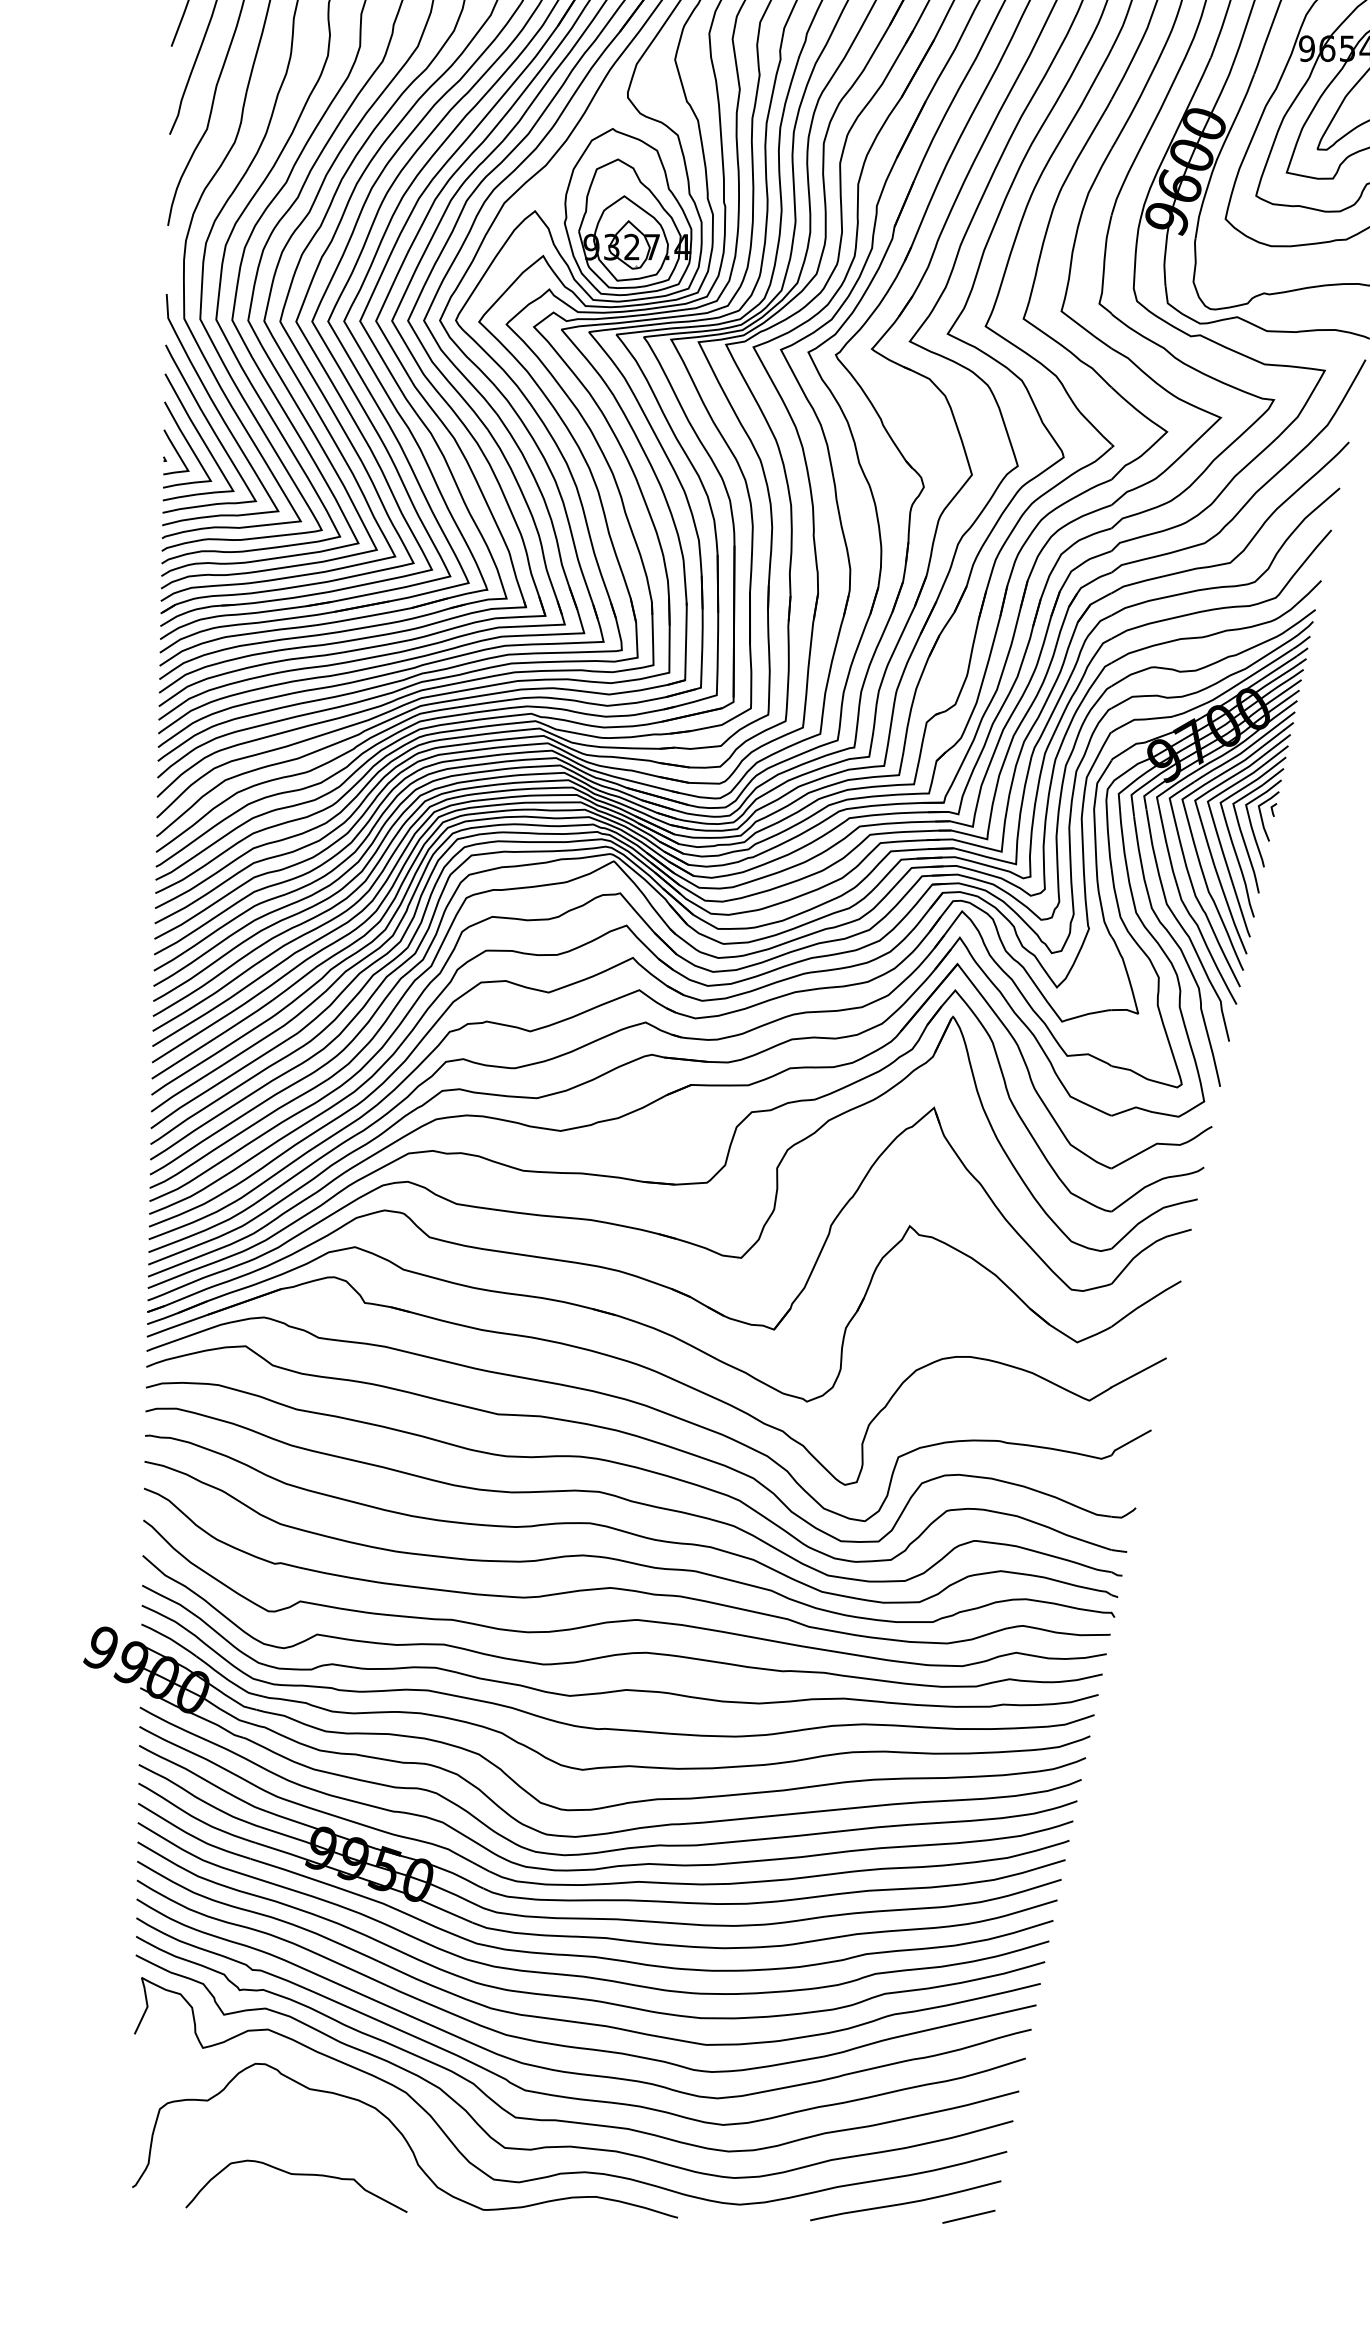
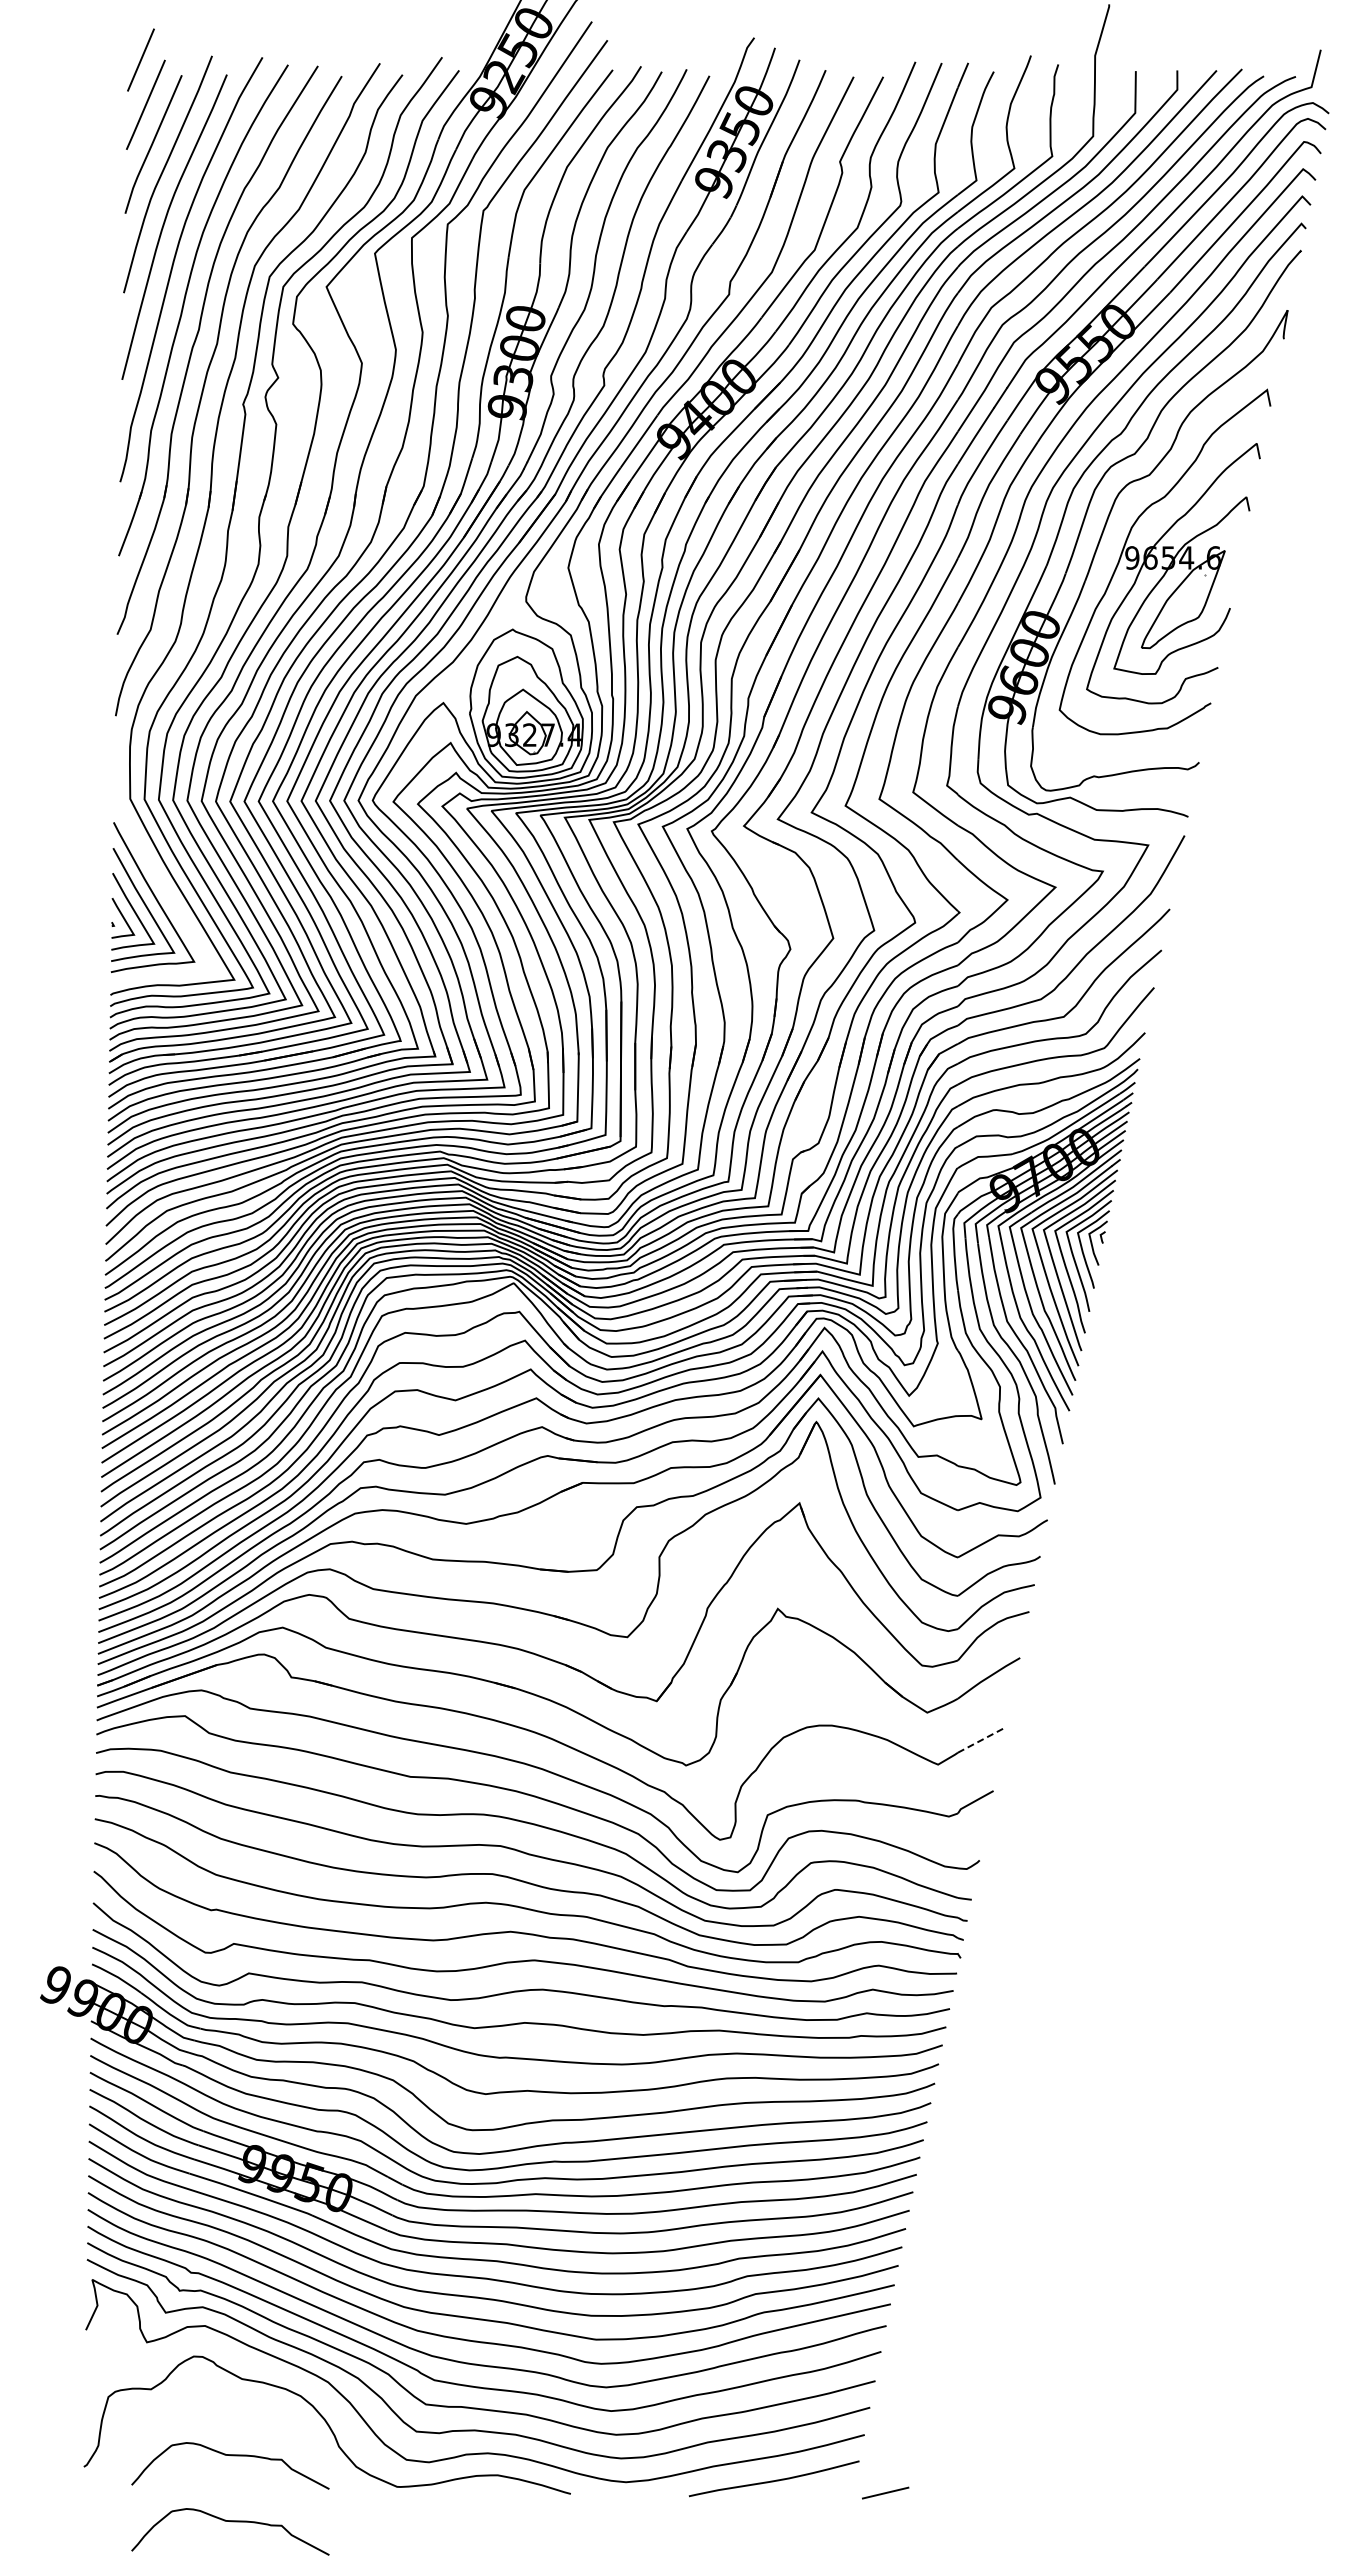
curve: (219, 410) -> (161, 880), removed
line: (1139, 1372) -> (982, 1739), solid -> dashed
line: (968, 2216) -> (885, 2492), moved
curve: (297, 2249) -> (231, 2522), added

